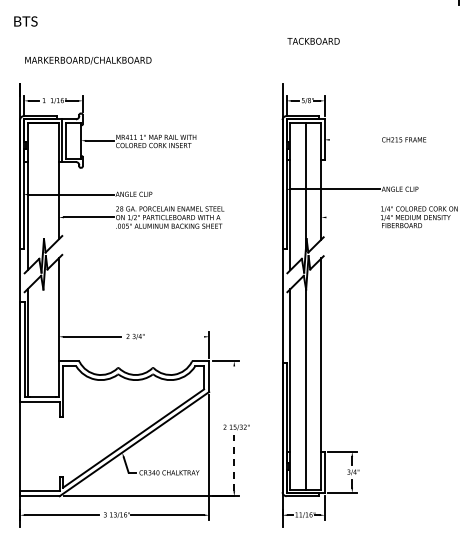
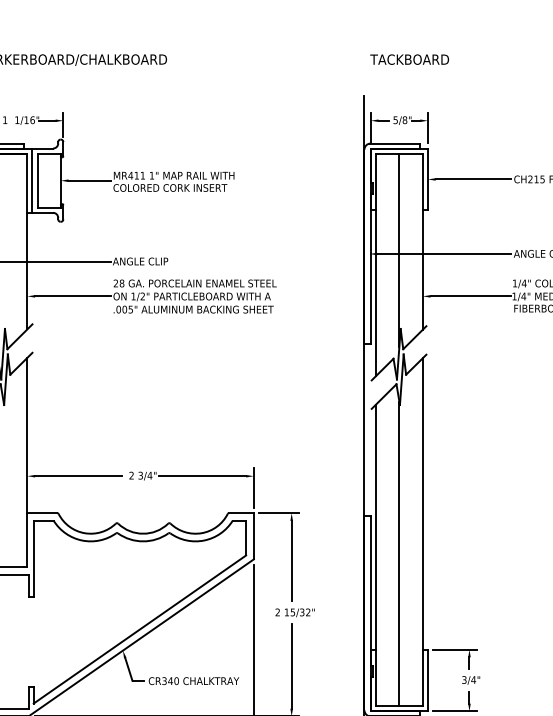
text: (313, 40) -> (409, 58), moved
line: (354, 139) -> (472, 178), added
line: (352, 217) -> (469, 296), added
line: (175, 336) -> (203, 475), added
line: (234, 392) -> (292, 560), added
line: (234, 462) -> (292, 665), dashed -> solid

